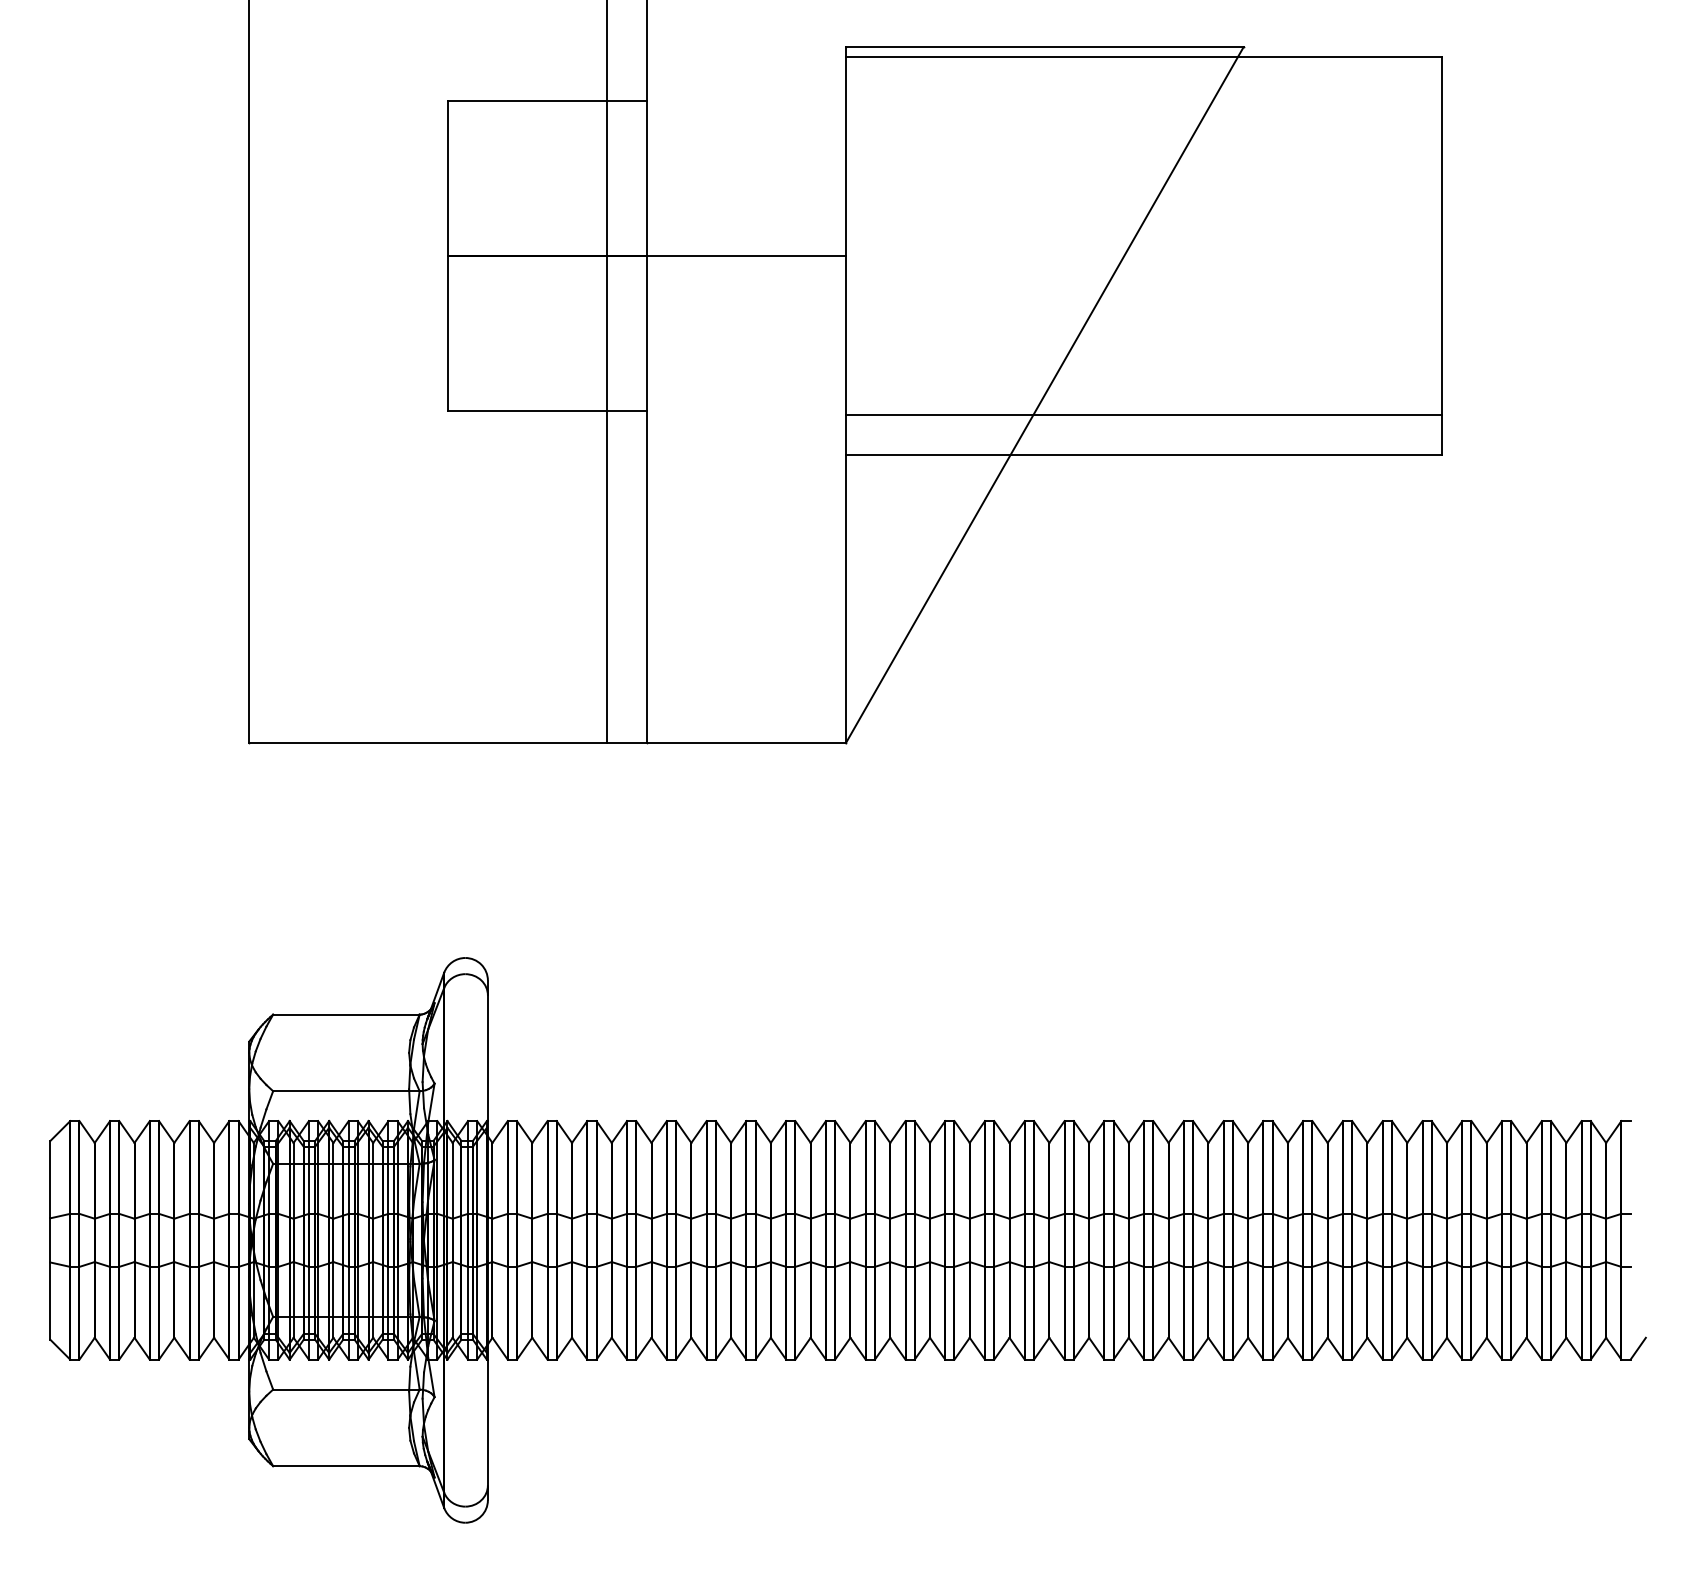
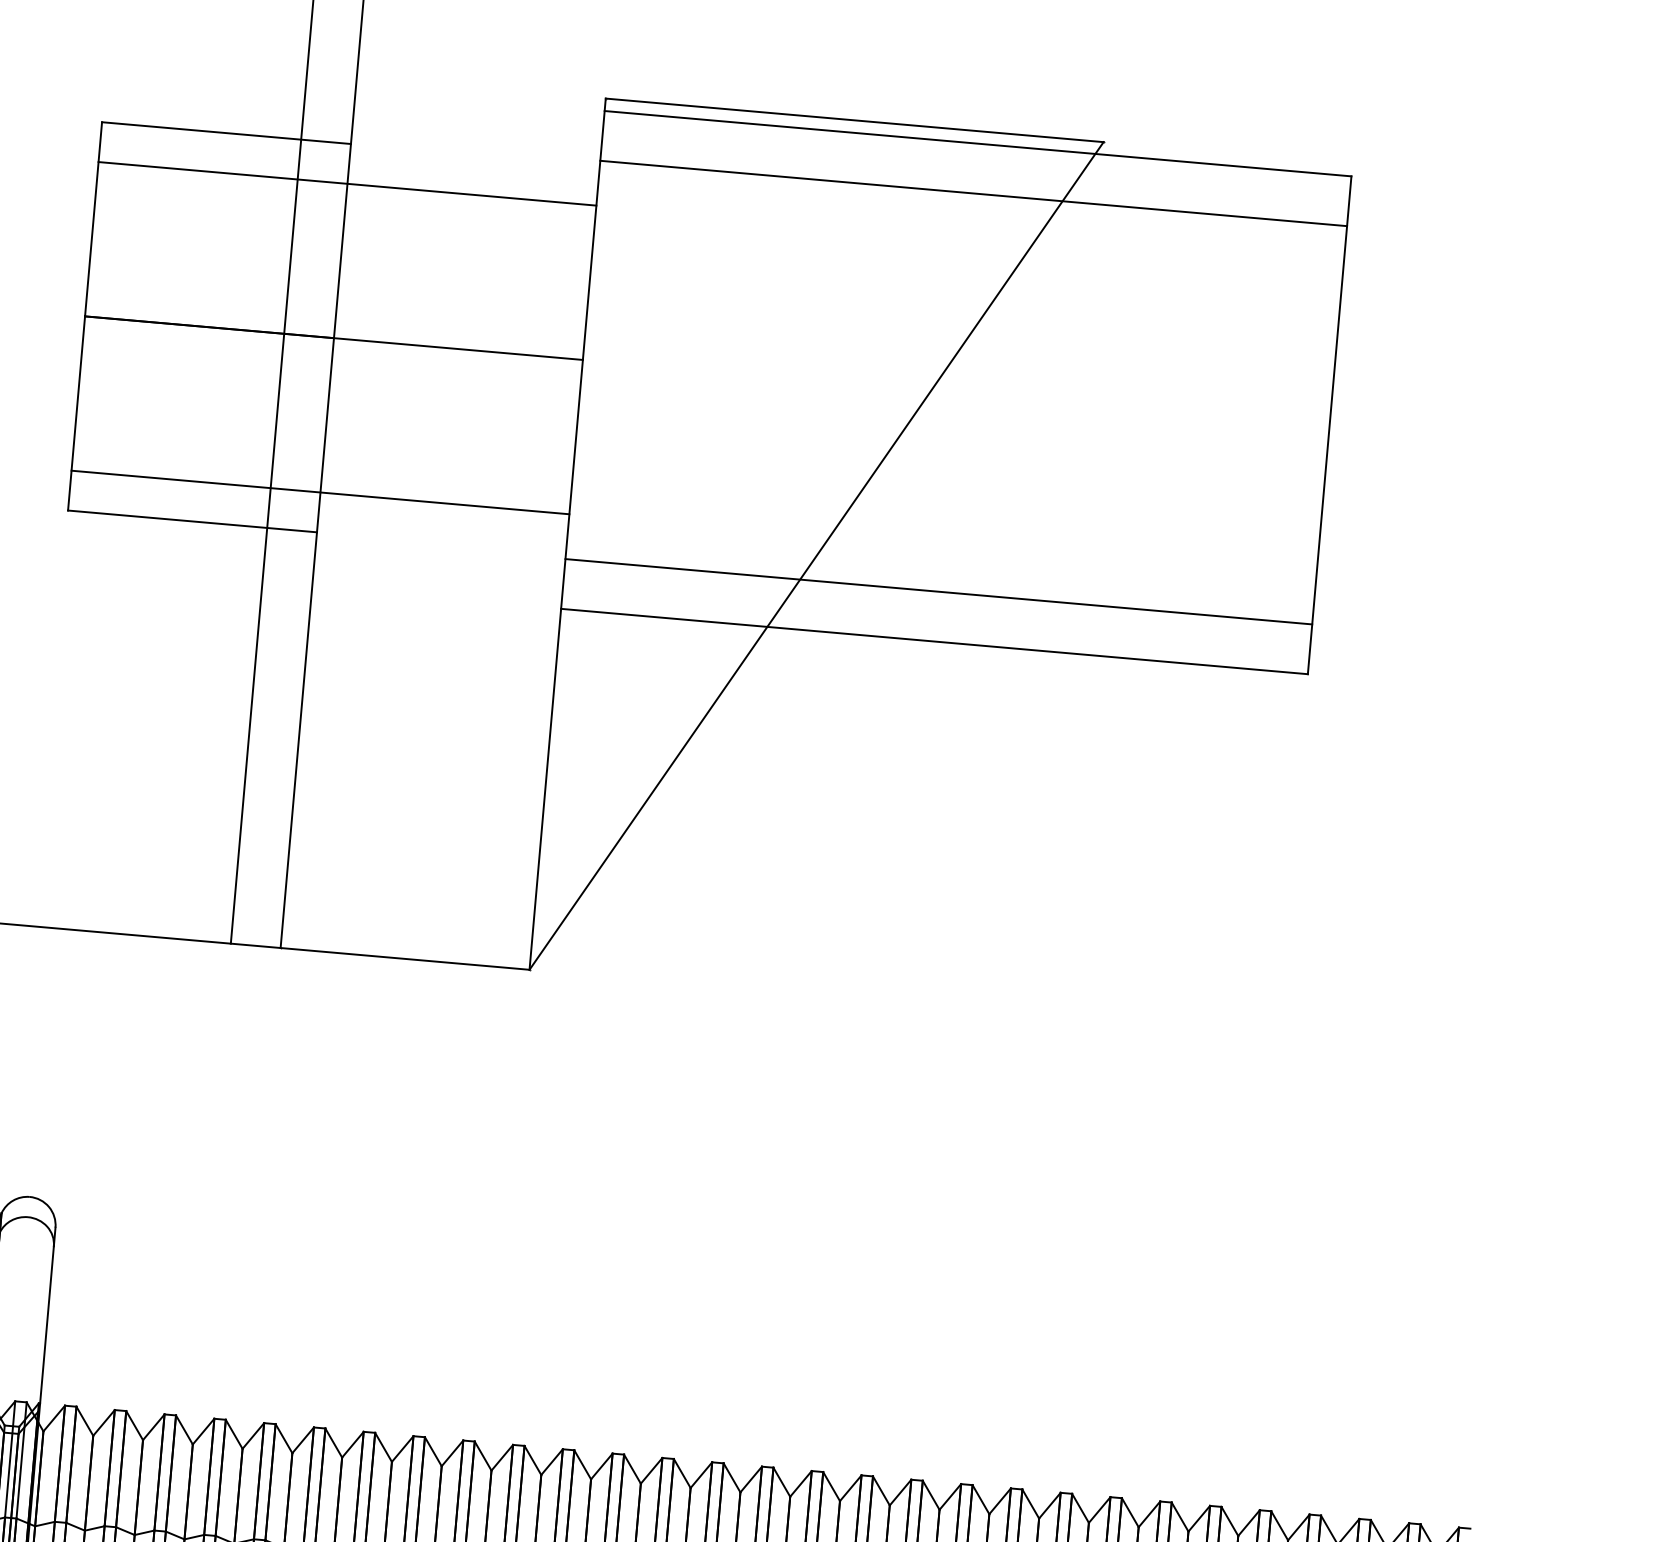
line: (1143, 96) -> (972, 192), added
line: (646, 132) -> (346, 183), added
line: (646, 379) -> (319, 492), added

